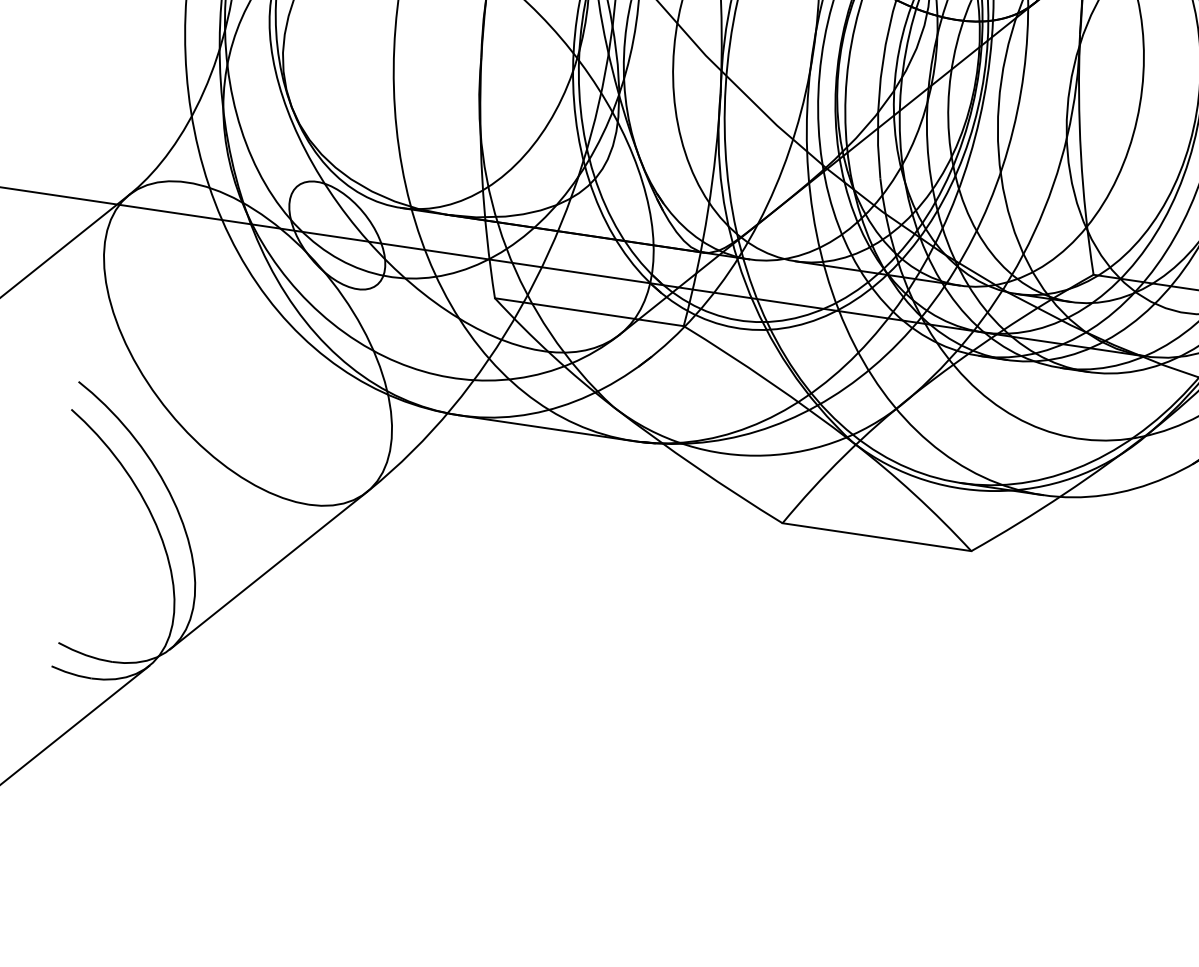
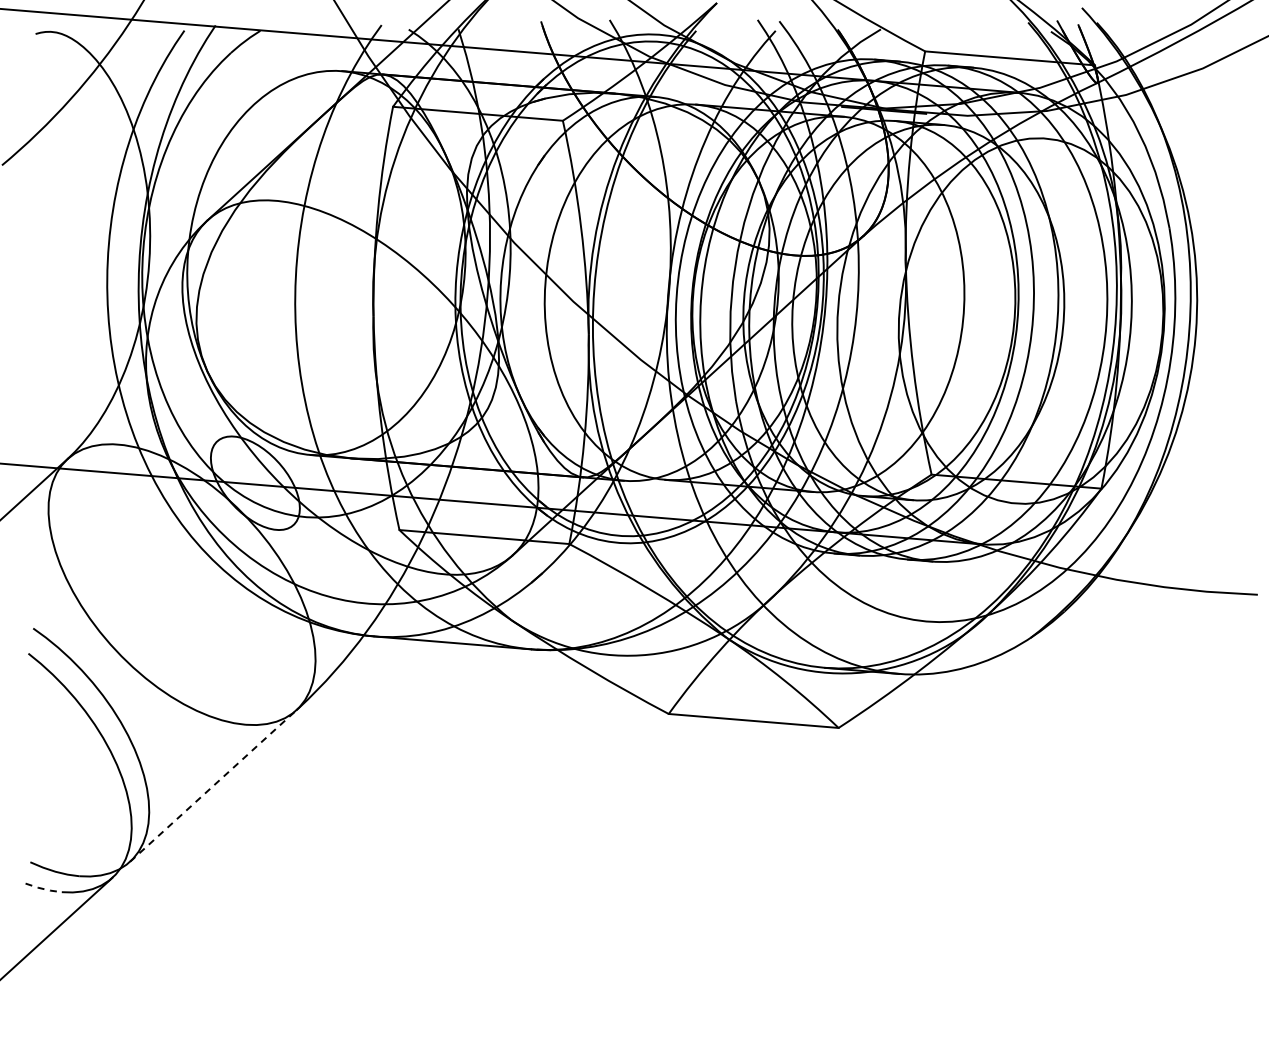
line: (268, 570) -> (213, 785), solid -> dashed
line: (71, 674) -> (43, 889), solid -> dashed

